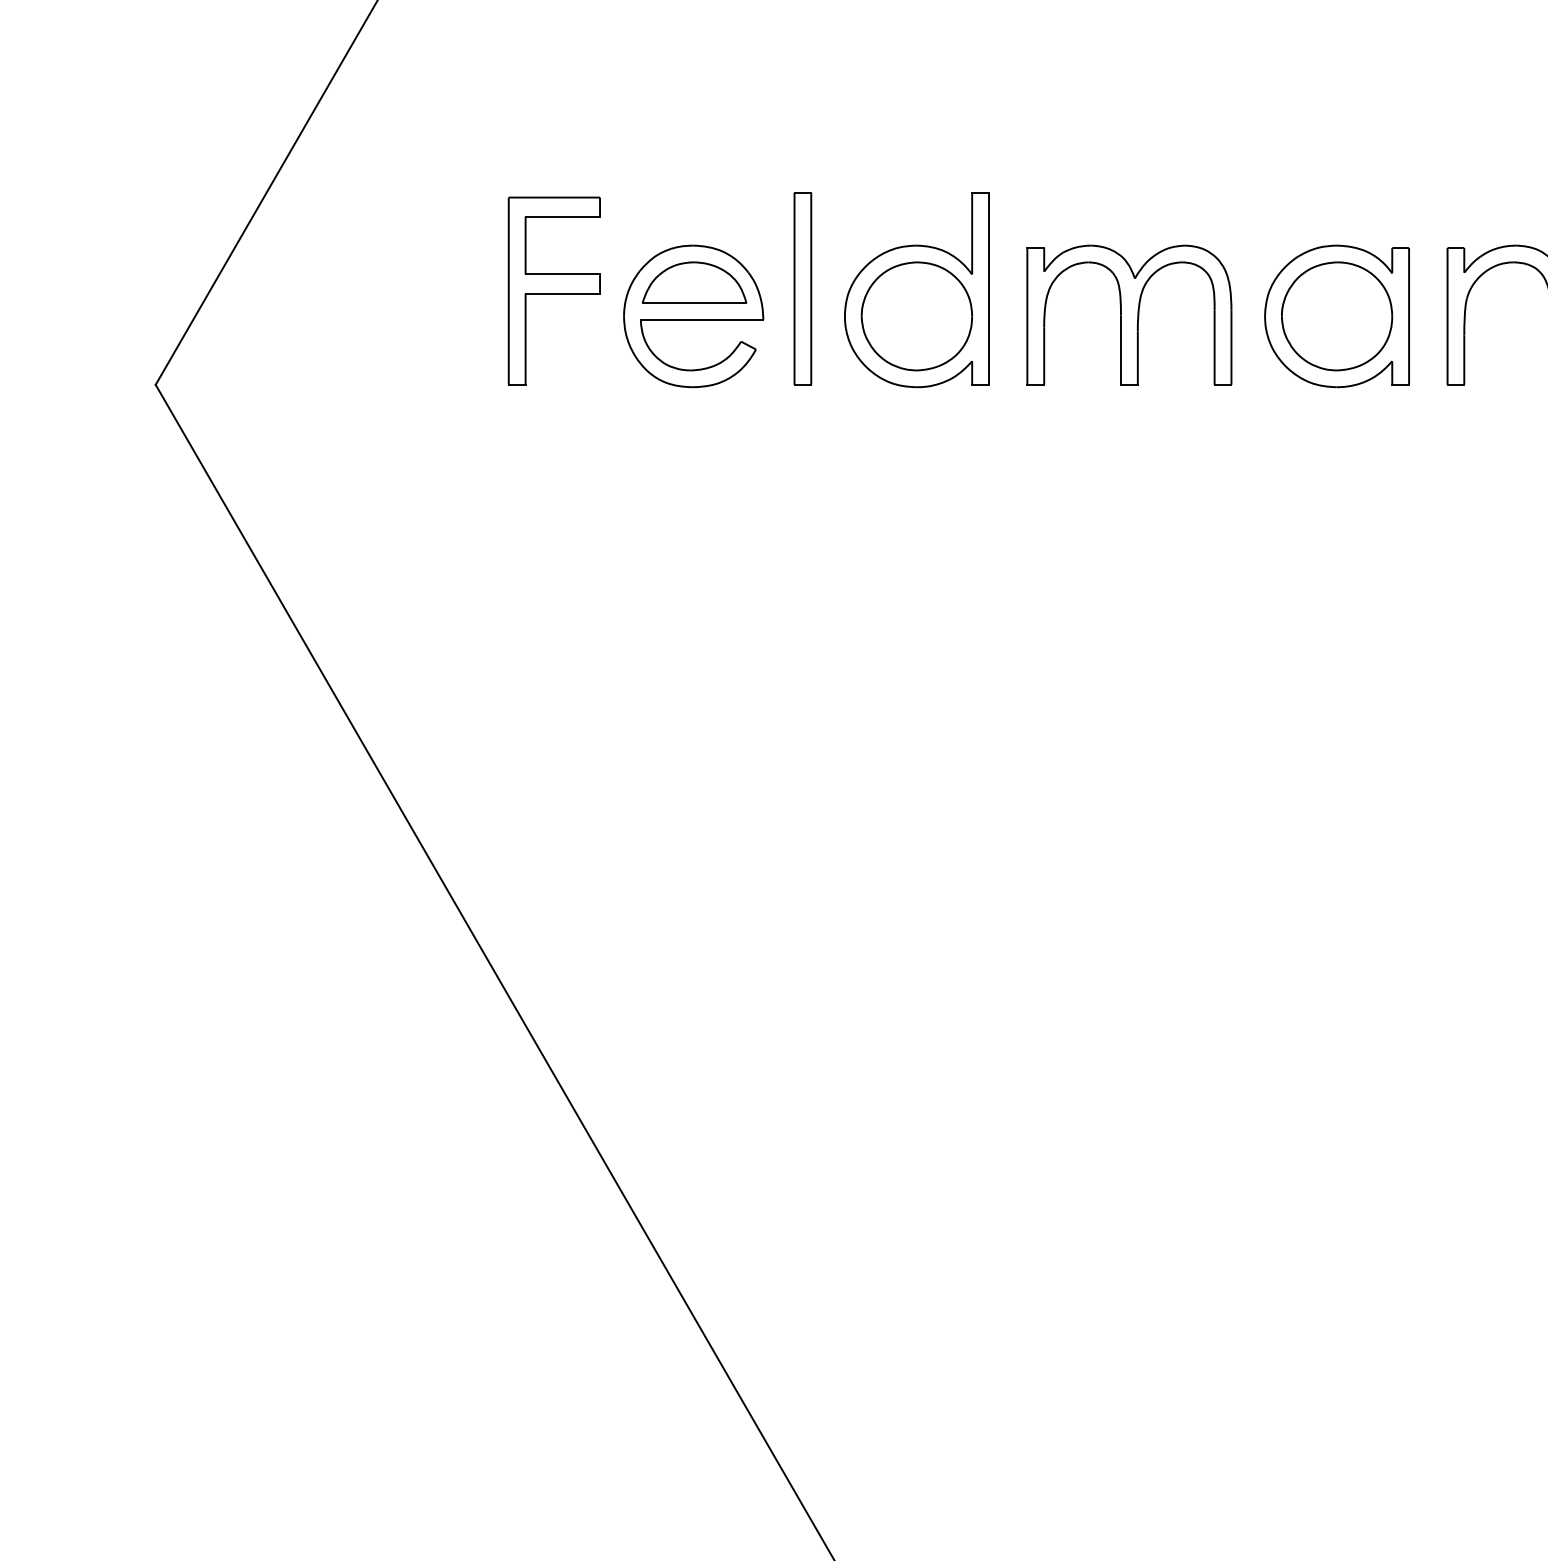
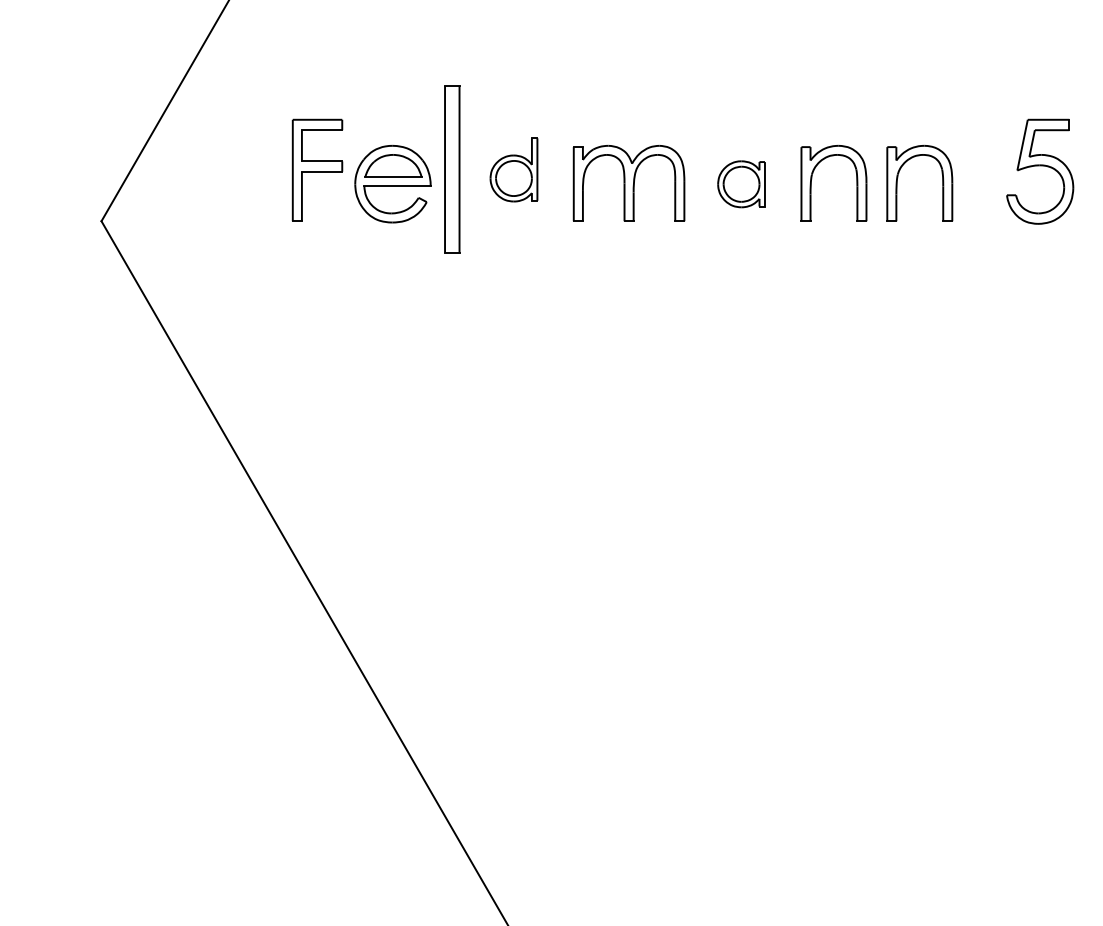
part: (801, 287) -> (451, 168), size x1.6
part: (916, 289) -> (513, 169), size x0.6
part: (1336, 316) -> (741, 184), size x0.6

